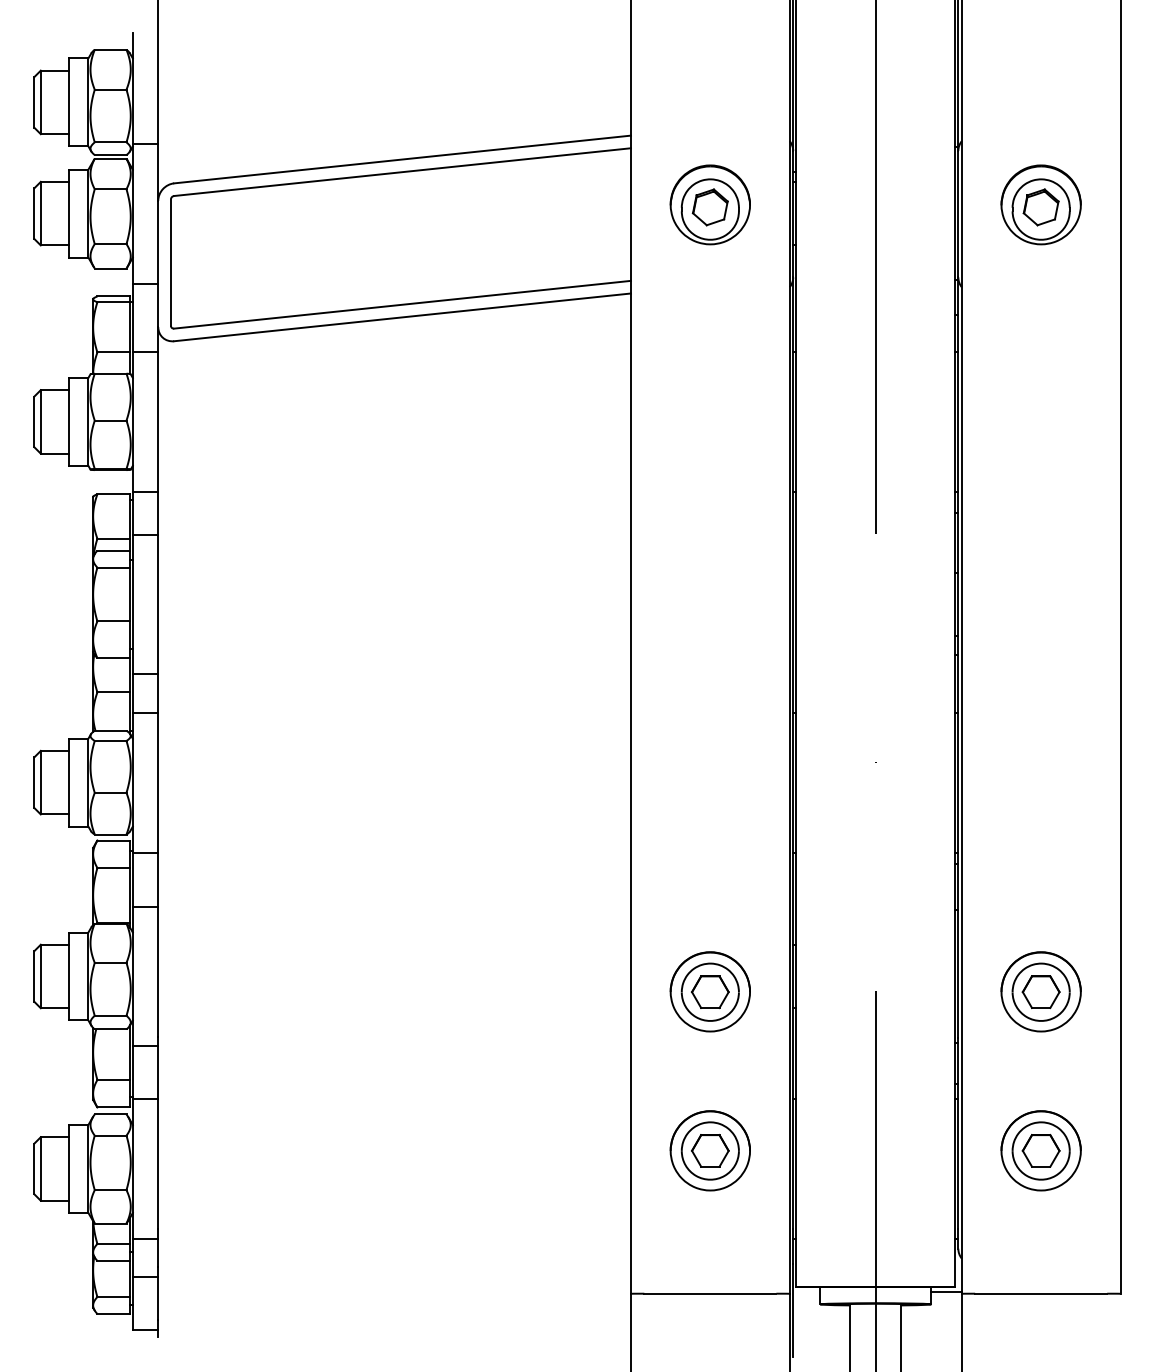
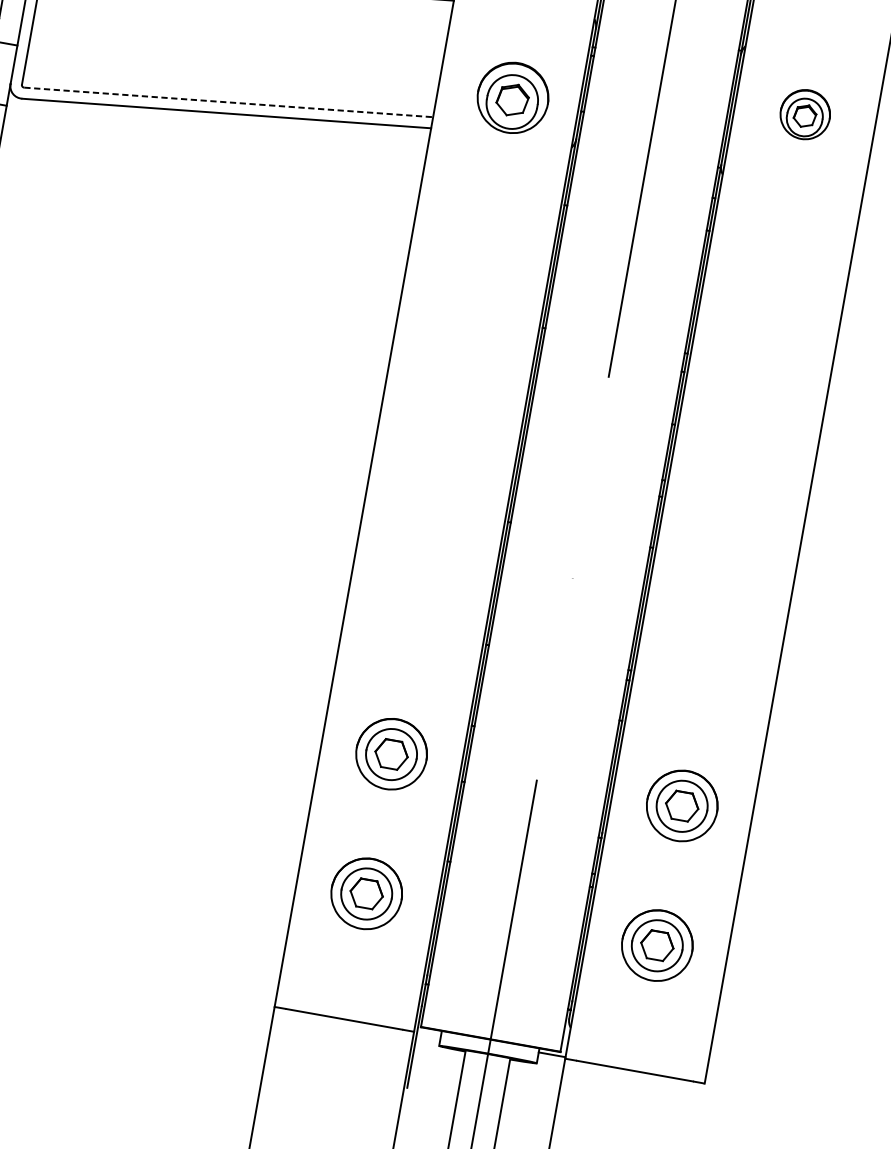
part: (709, 204) -> (512, 97), moved
part: (1040, 204) -> (804, 114), size x0.7
line: (402, 304) -> (228, 102), solid -> dashed

